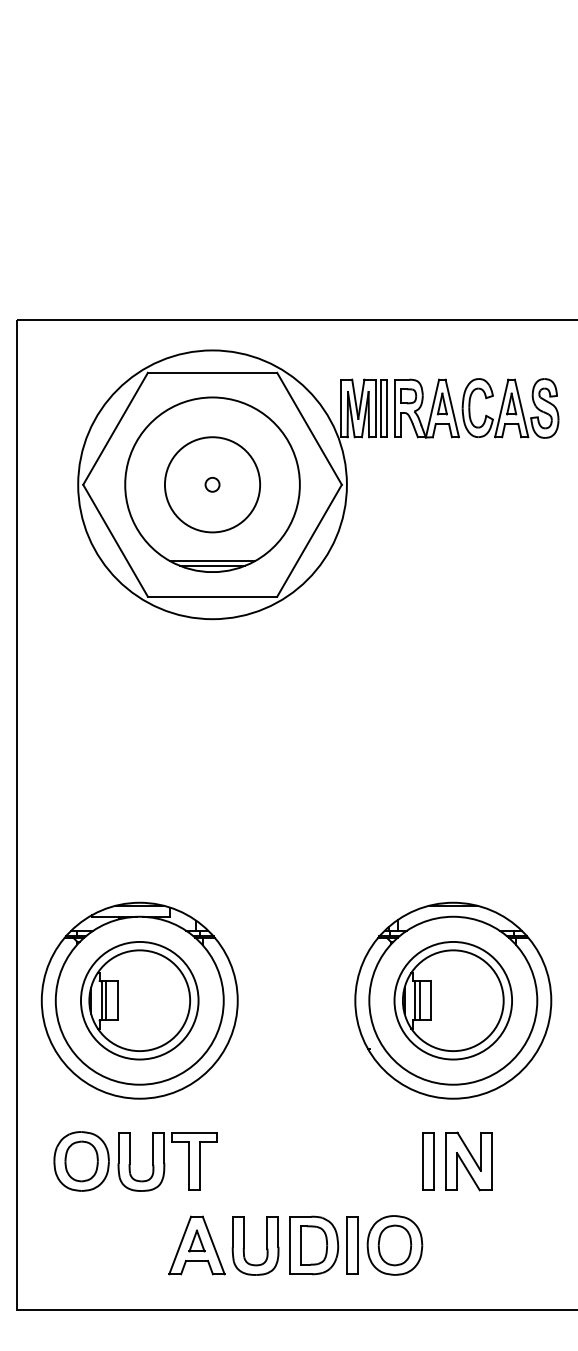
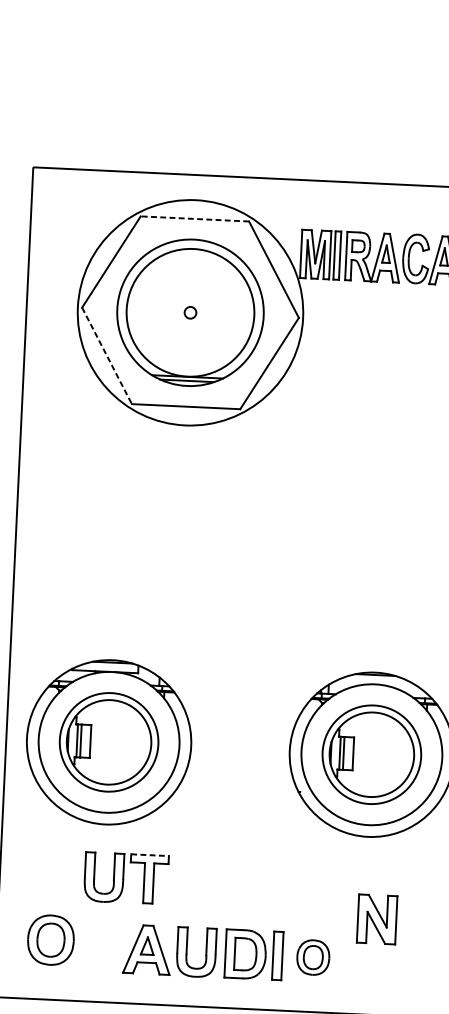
line: (212, 372) -> (194, 218), solid -> dashed
circle: (212, 484) -> (190, 312), size x1.6
line: (115, 540) -> (106, 355), solid -> dashed
line: (195, 1132) -> (150, 855), solid -> dashed
part: (81, 1161) -> (50, 940), moved
part: (428, 1161) -> (344, 888), removed
part: (468, 1161) -> (376, 919), moved
part: (394, 1245) -> (312, 957), size x0.7

